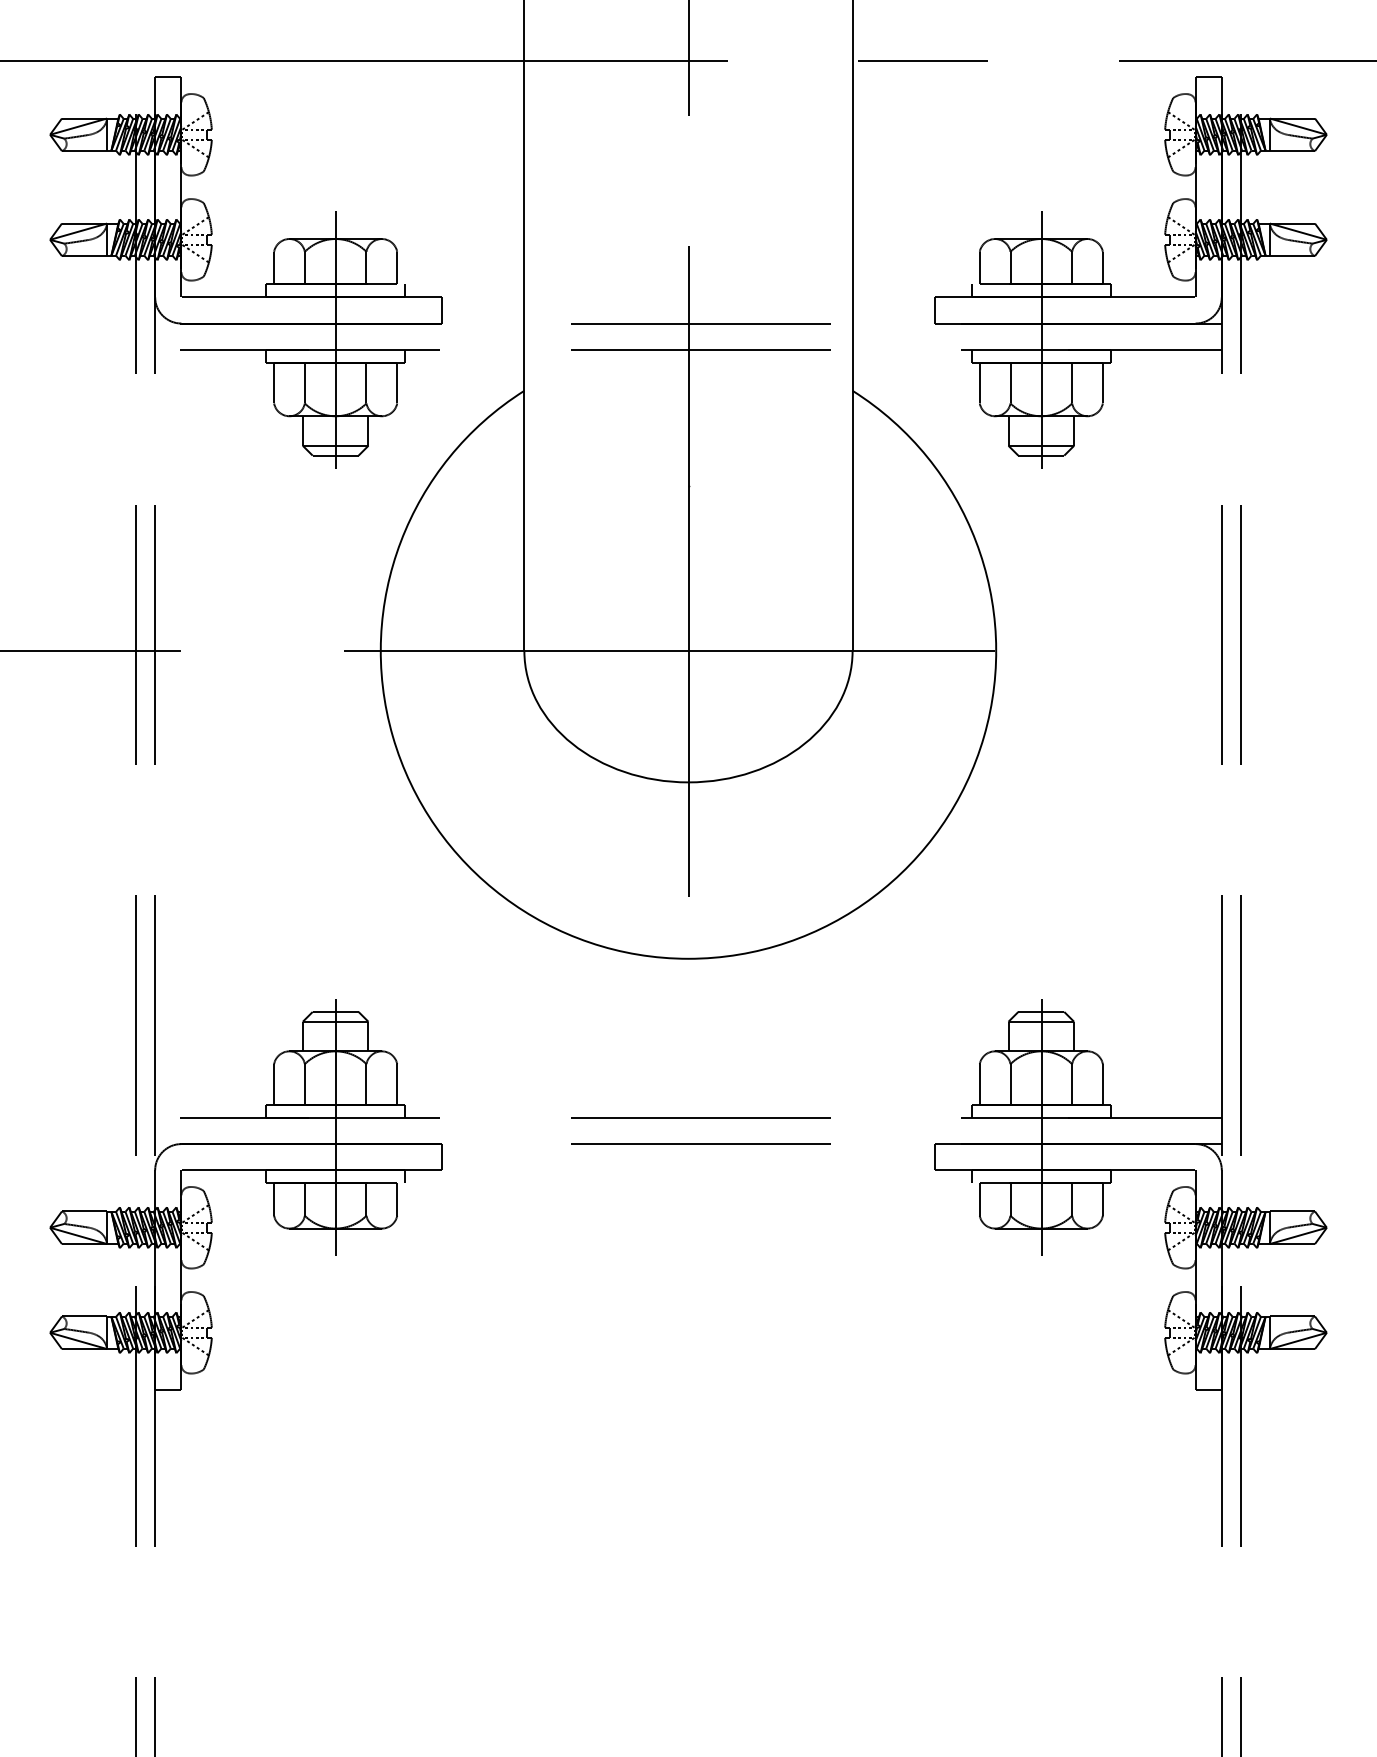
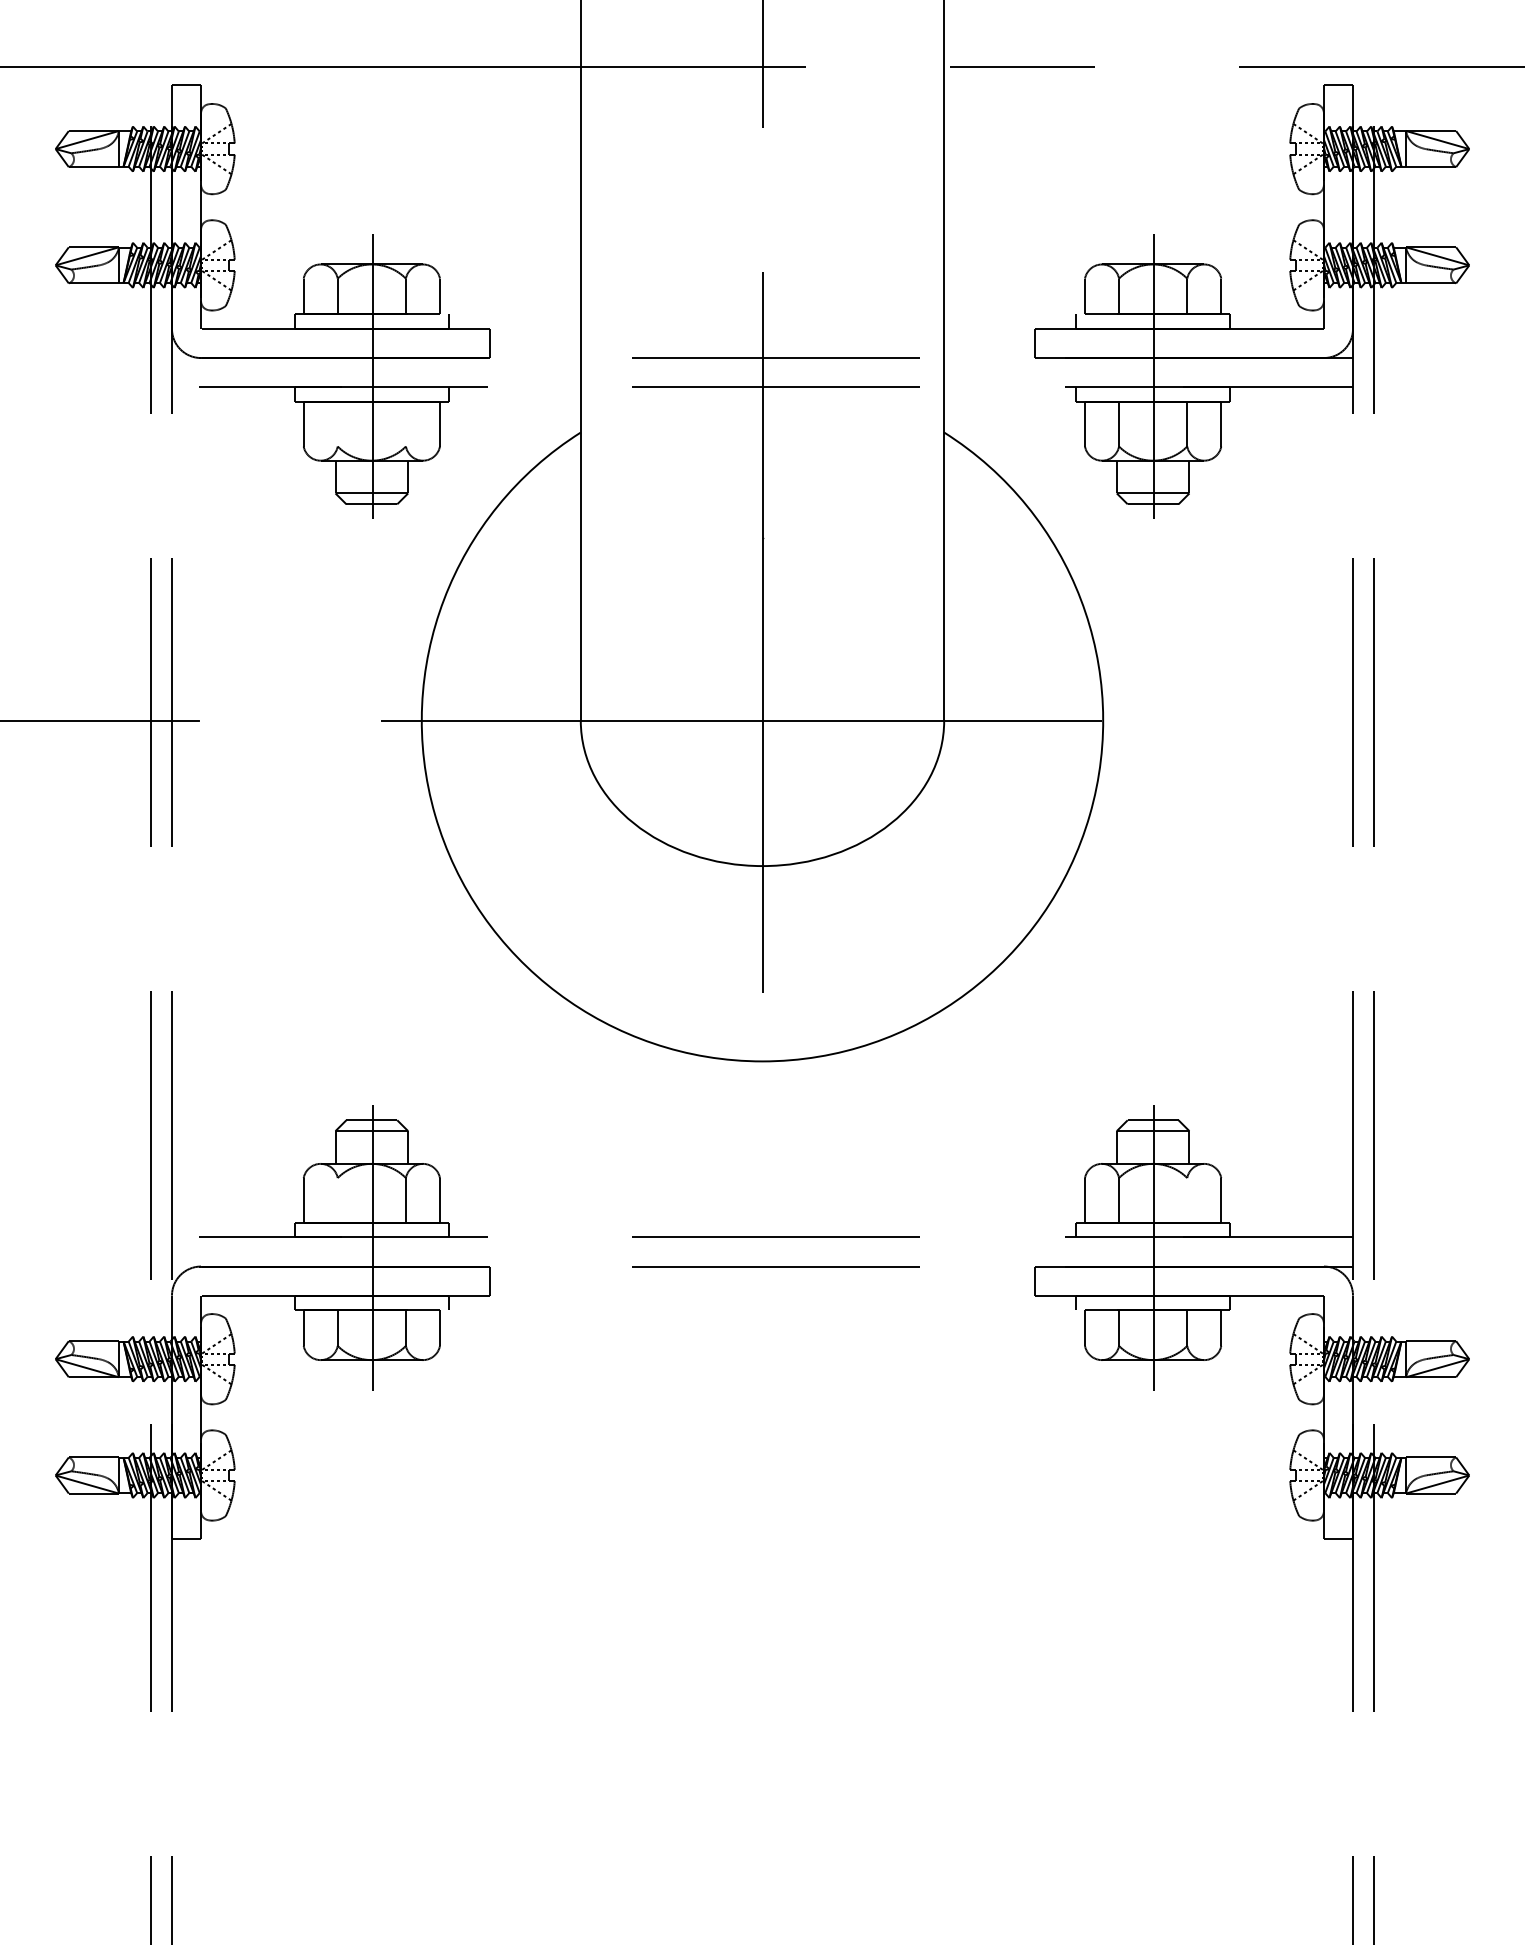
line: (304, 382) -> (337, 423), removed
line: (366, 382) -> (405, 423), removed
line: (304, 1084) -> (337, 1200), removed
line: (1072, 1084) -> (1187, 1200), removed

